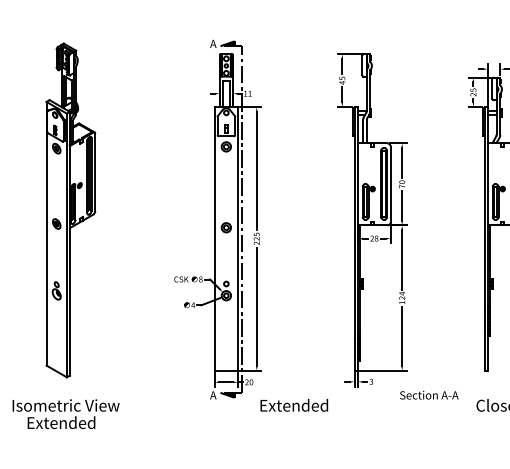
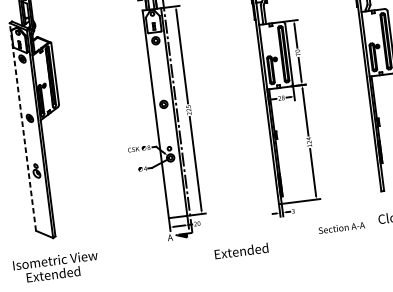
line: (46, 233) -> (22, 126), solid -> dashed
text: (429, 395) -> (341, 228), moved
text: (294, 405) -> (241, 251), moved

